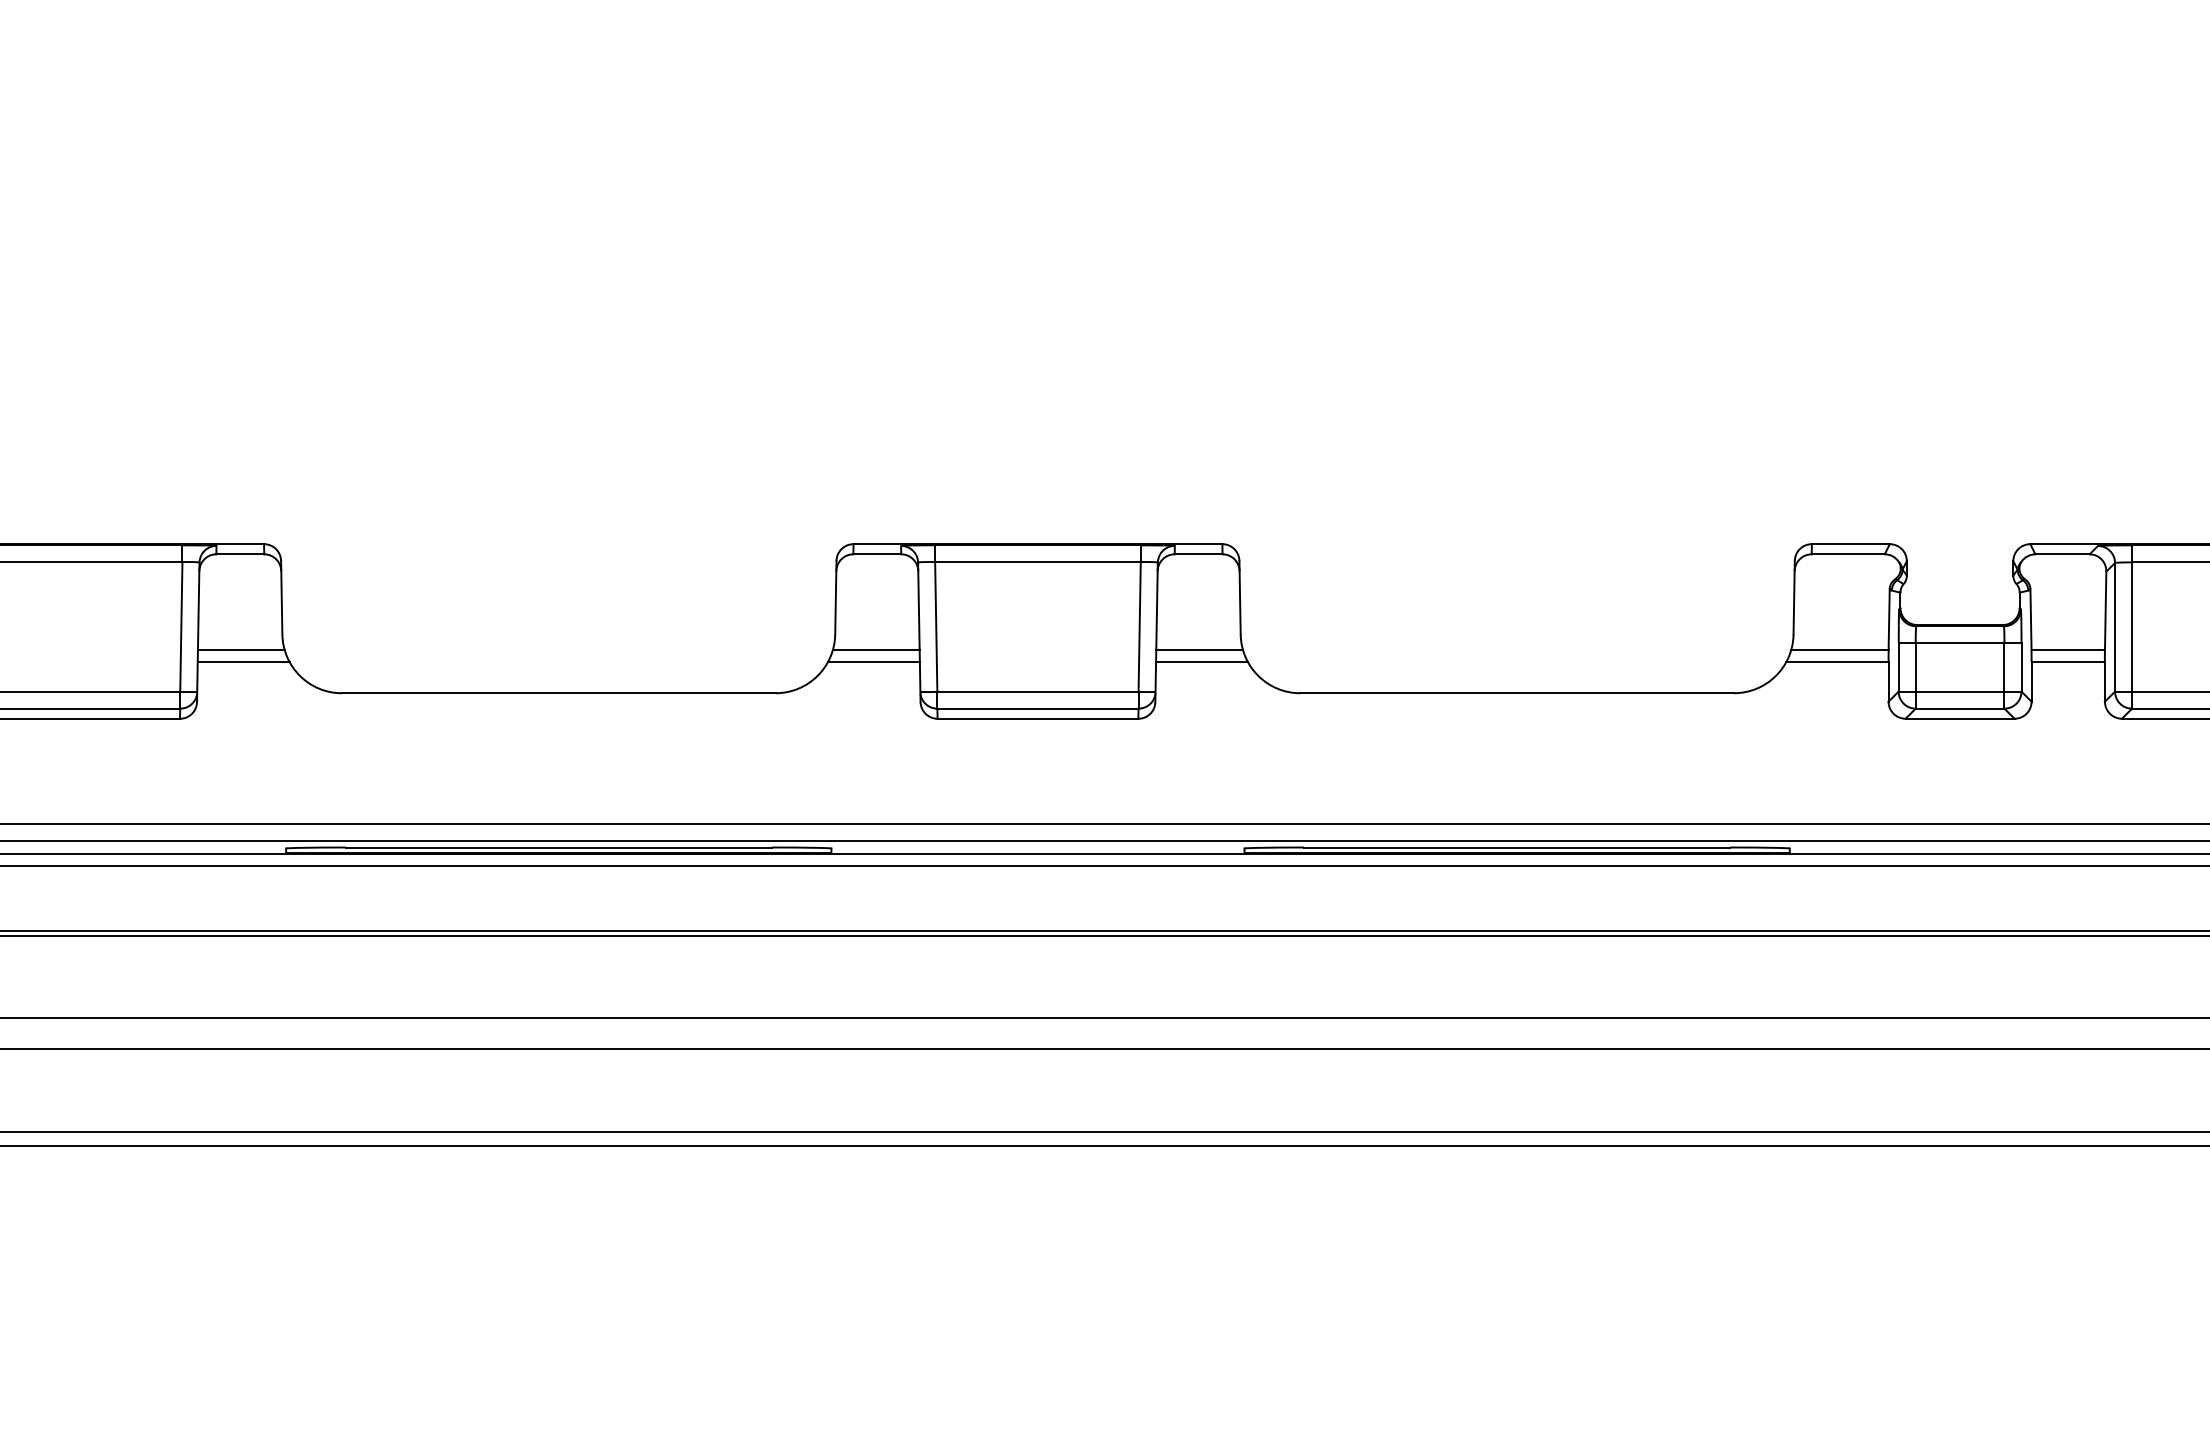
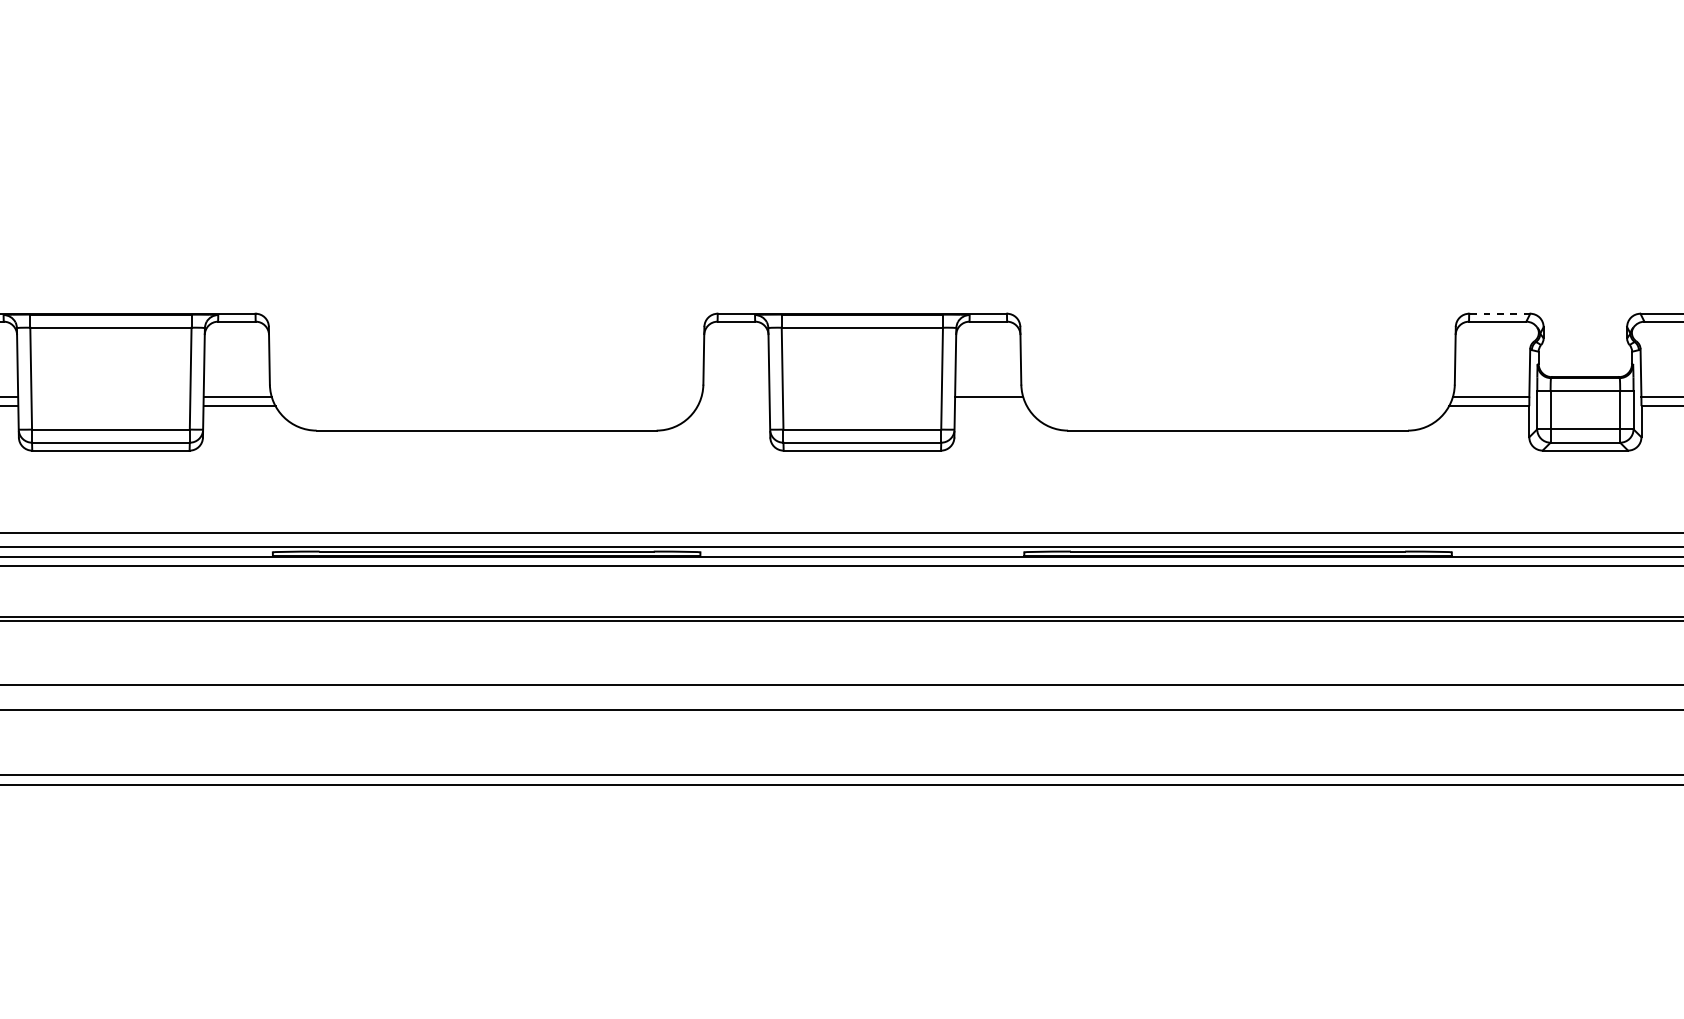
line: (1850, 544) -> (1499, 313), solid -> dashed
line: (876, 649) -> (735, 396), removed
line: (873, 661) -> (733, 405), removed
line: (1201, 661) -> (990, 405), removed

